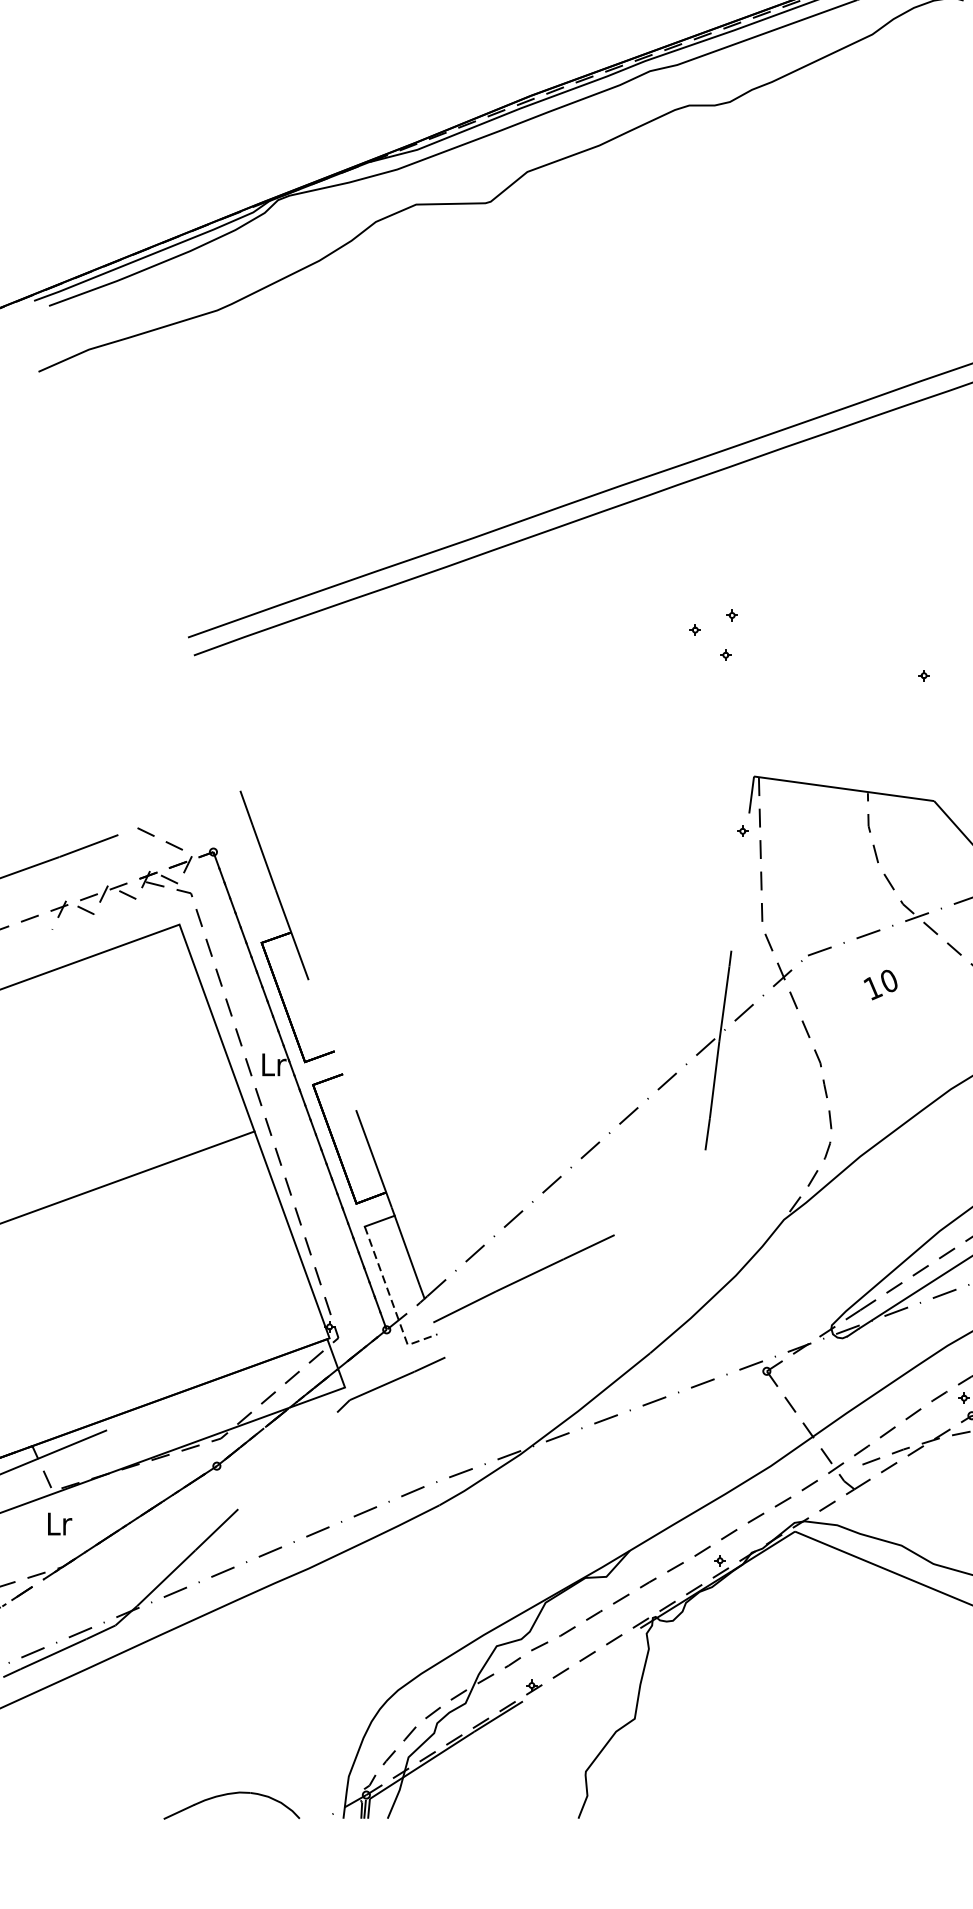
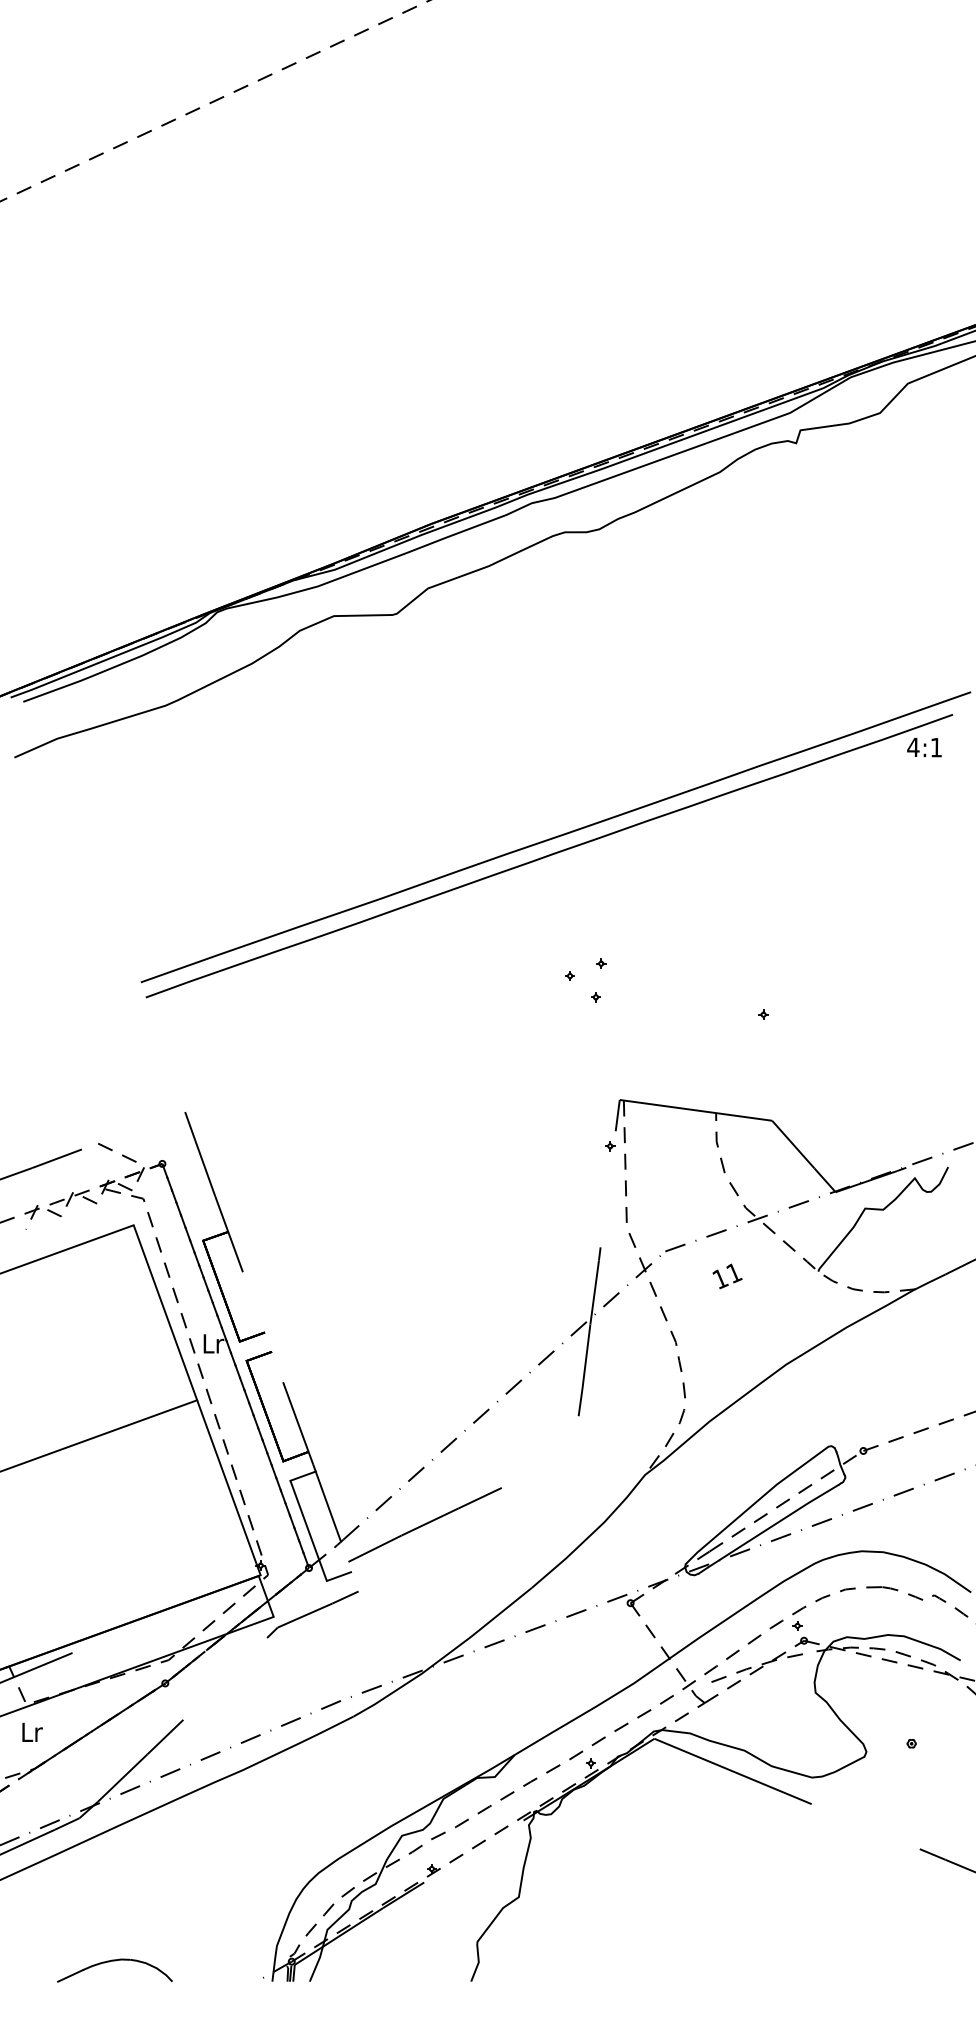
text: (889, 981) -> (734, 1273), 10 -> 11
line: (392, 1301) -> (313, 1544), dashed -> solid
part: (231, 1794) -> (114, 1961), moved

